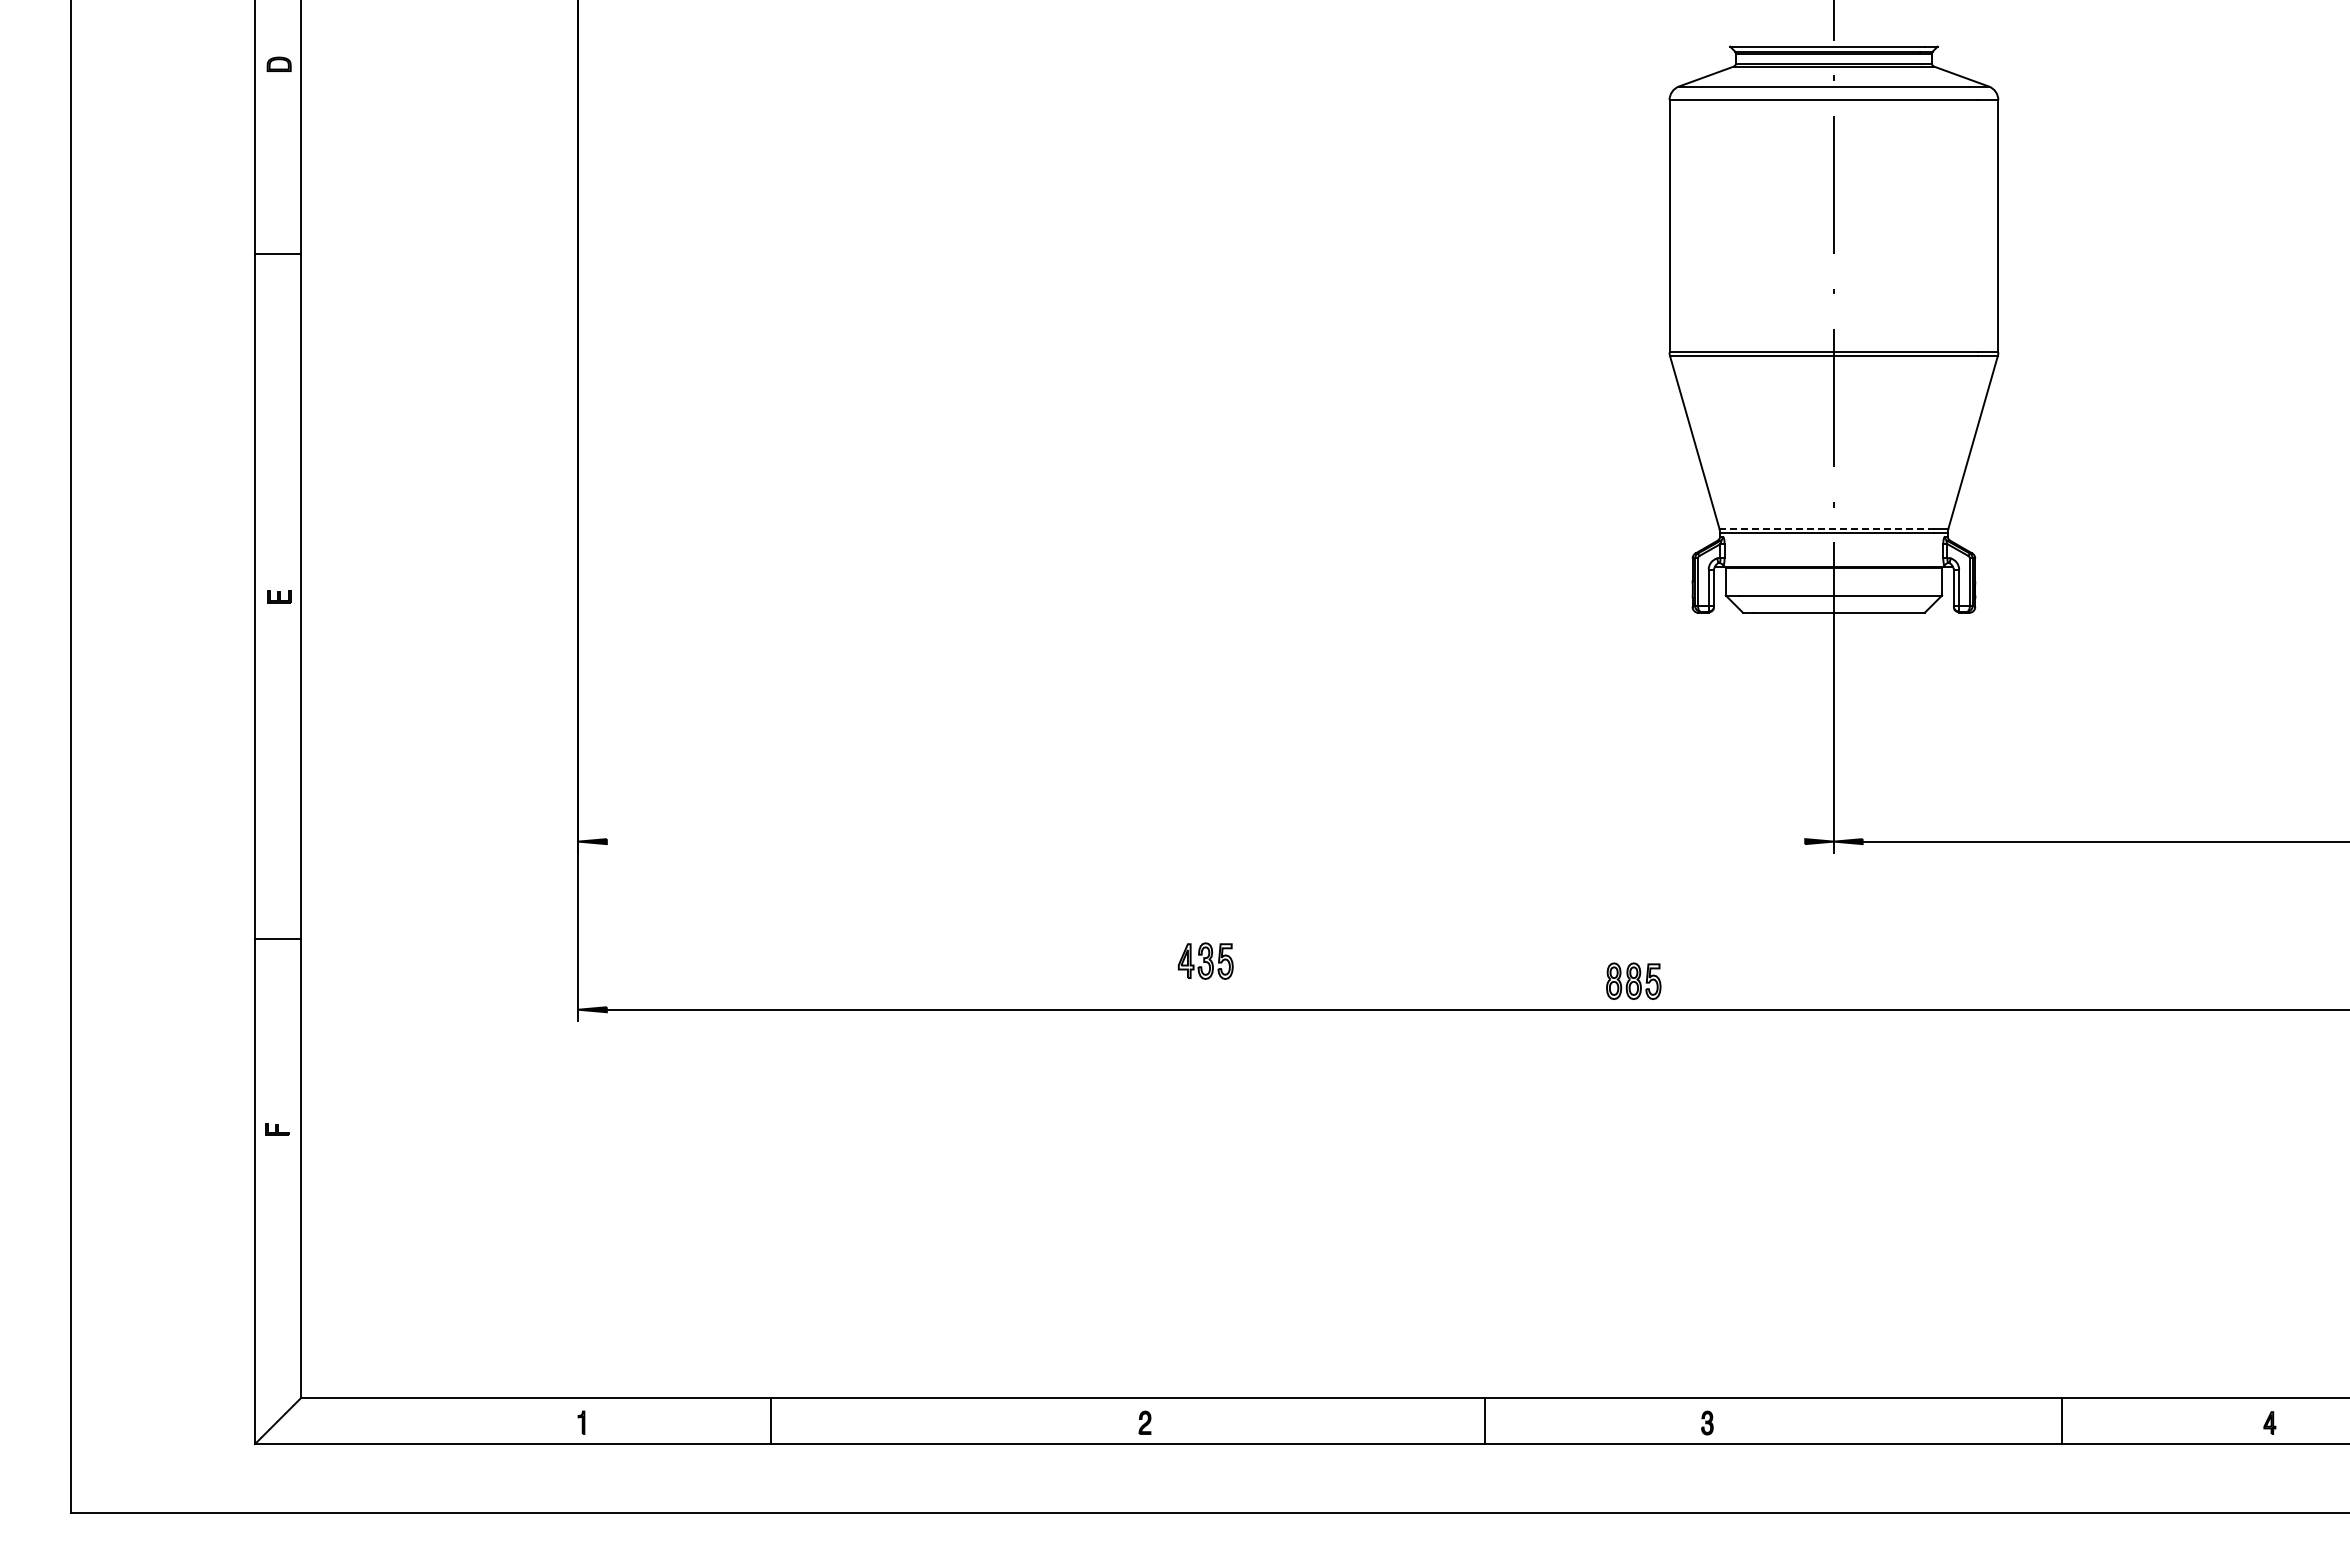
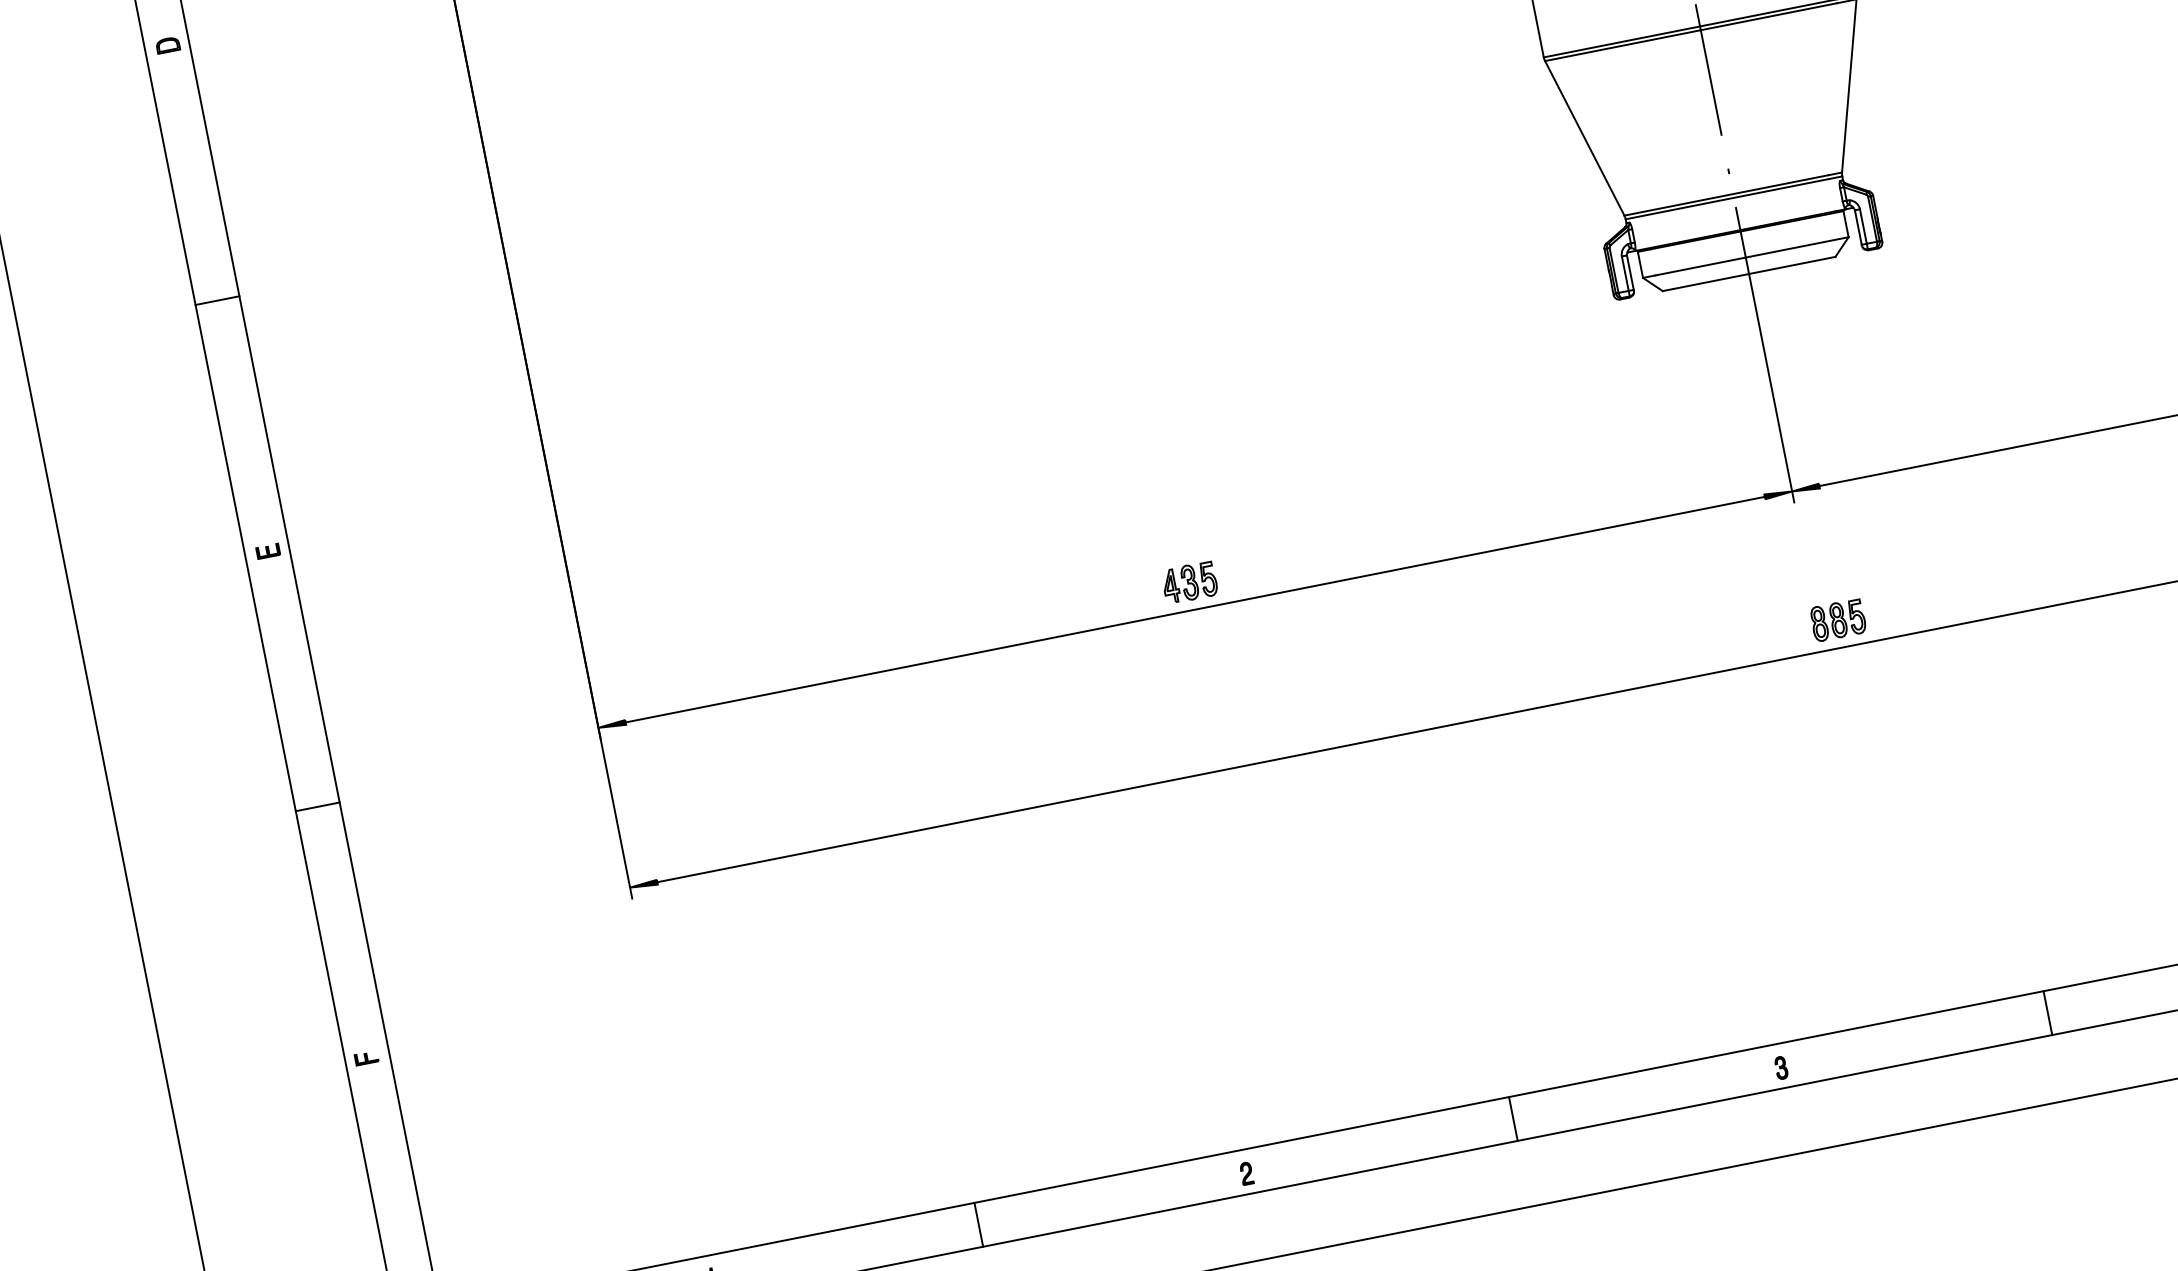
line: (278, 253) -> (217, 300), moved
line: (1827, 528) -> (1727, 195), dashed -> solid
line: (1205, 841) -> (1194, 609), added
line: (278, 939) -> (318, 806), moved
part: (1205, 960) -> (1189, 582), moved
part: (1633, 980) -> (1837, 619), moved
line: (770, 1420) -> (978, 1224), moved
line: (1484, 1420) -> (1512, 1118), moved
line: (2062, 1420) -> (2048, 1012), moved

